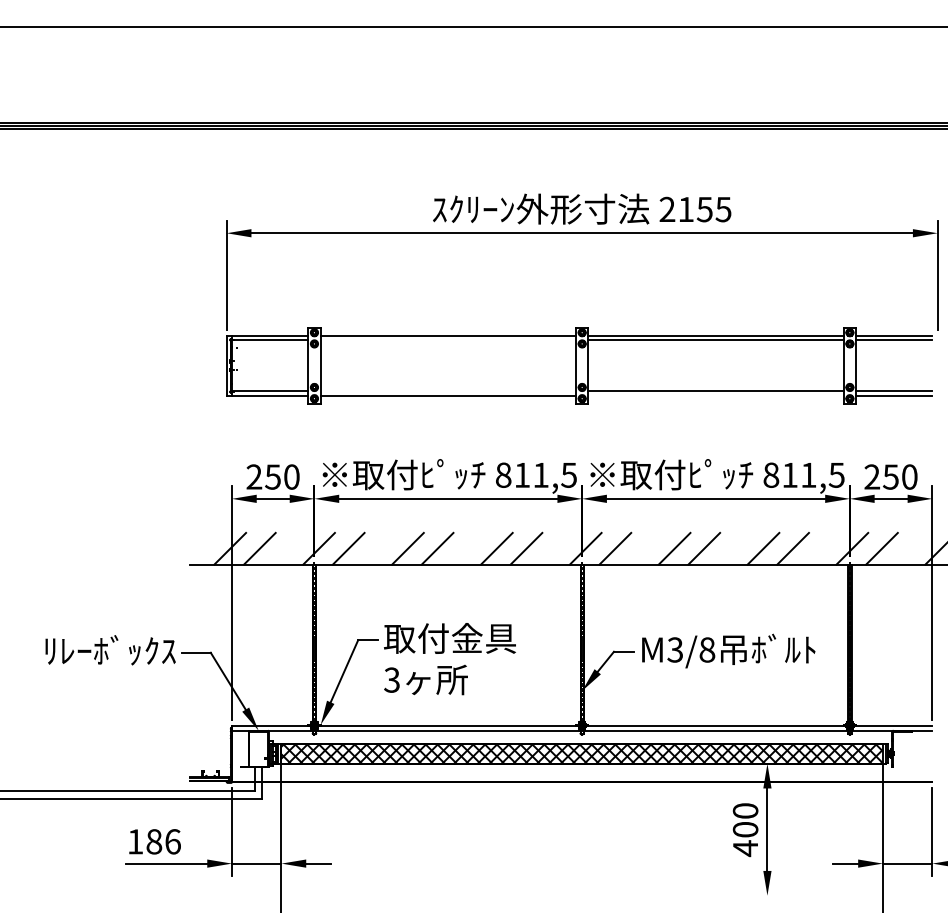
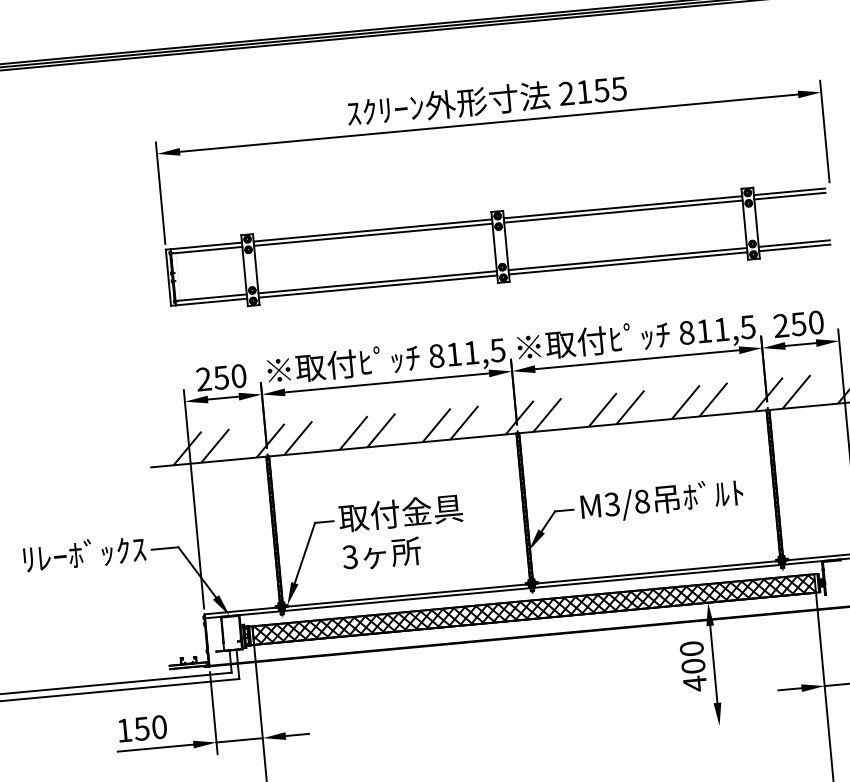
line: (447, 340) -> (372, 235), added
line: (447, 391) -> (376, 282), added
line: (715, 395) -> (627, 263), added
text: (163, 841) -> (150, 727), 186 -> 150

